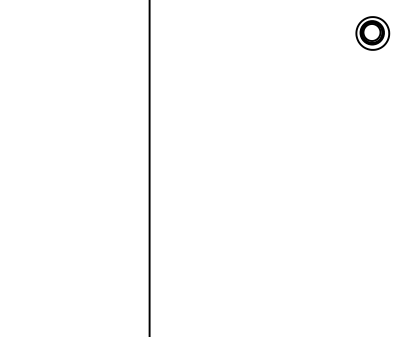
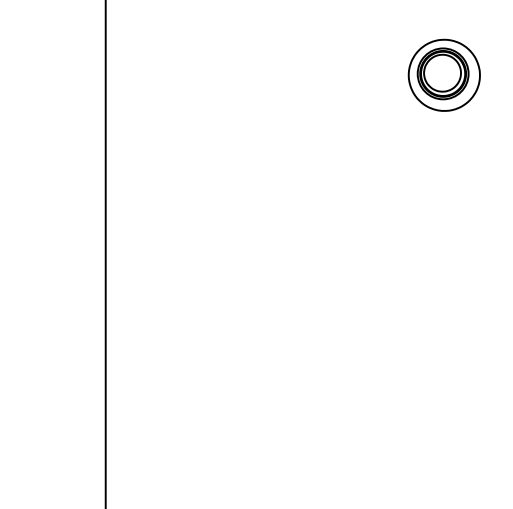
part: (372, 33) -> (444, 75), size x1.43

